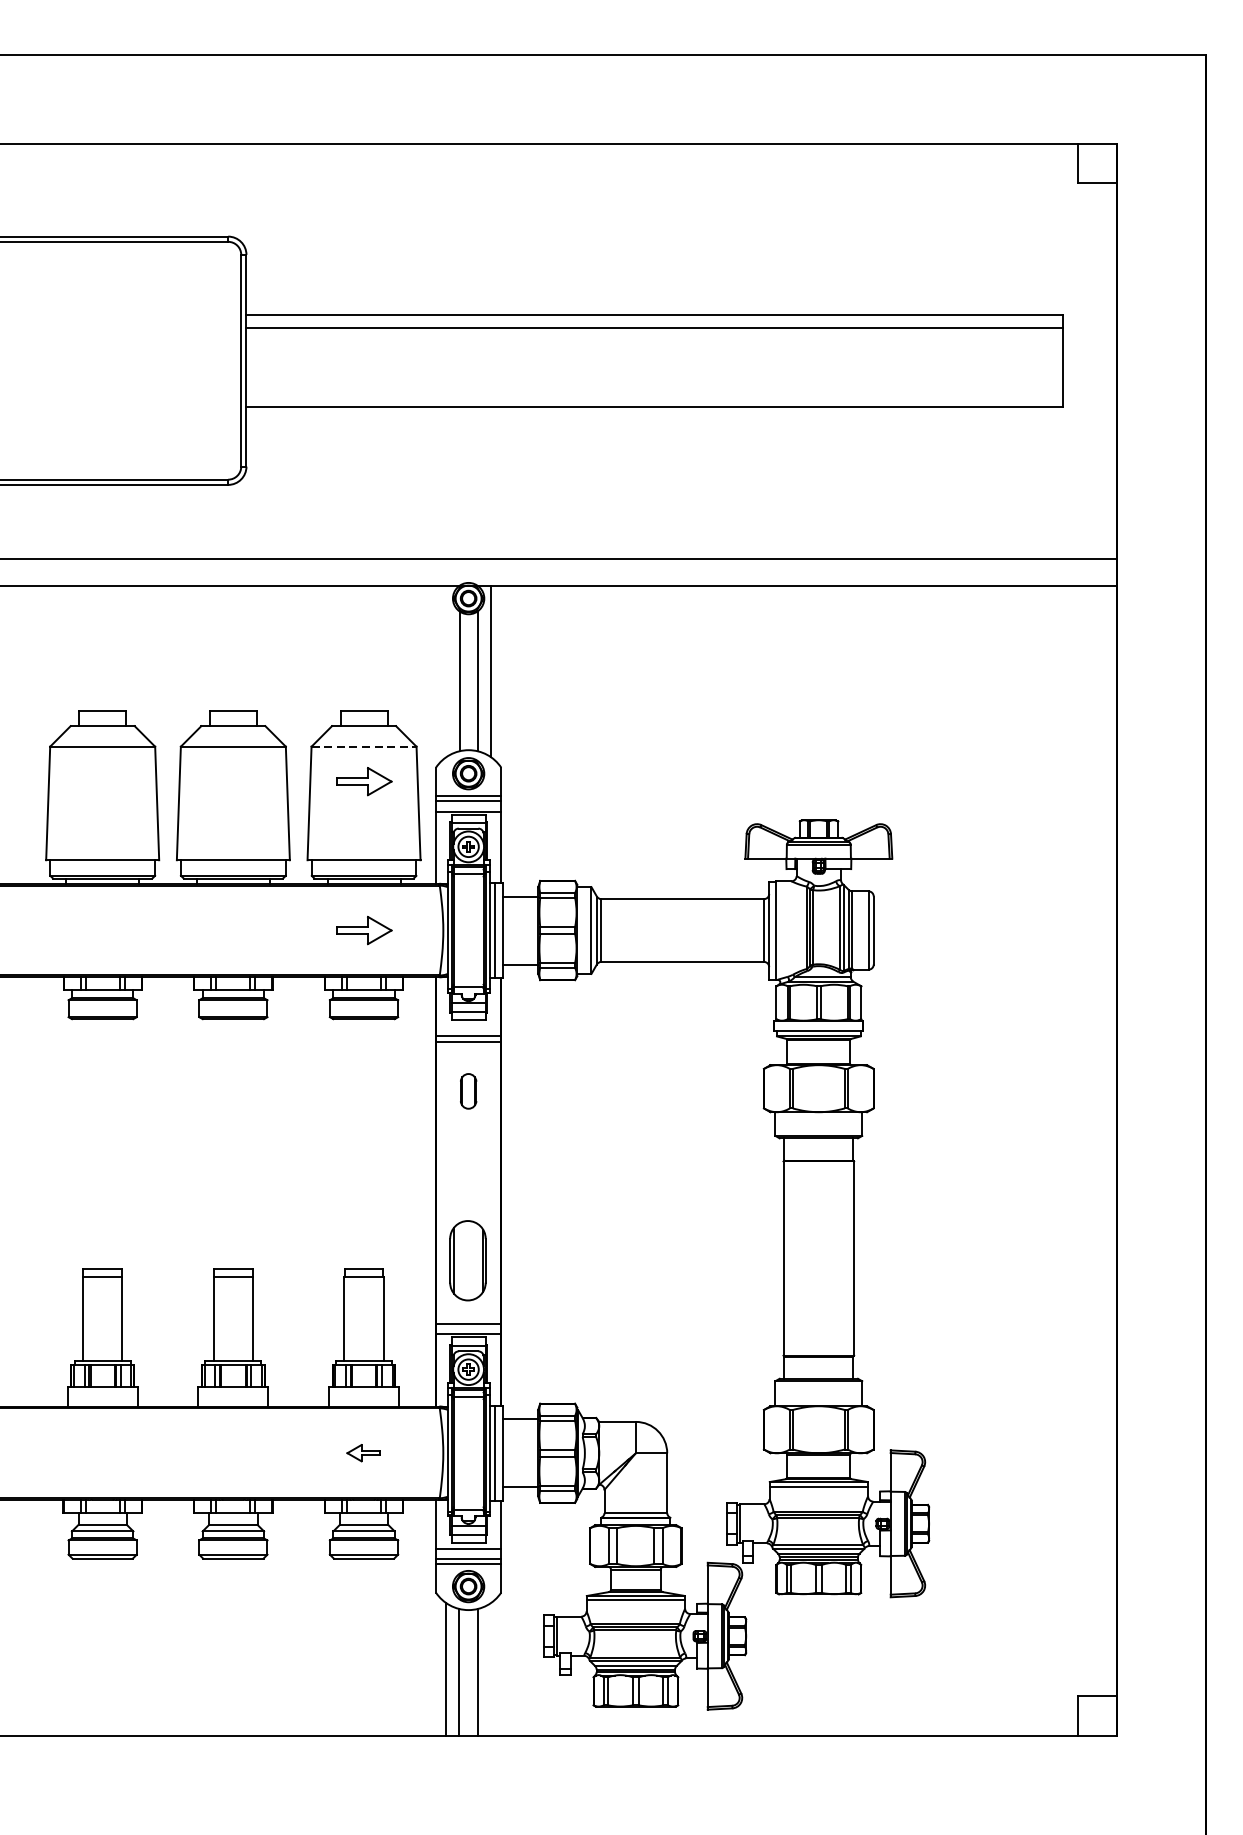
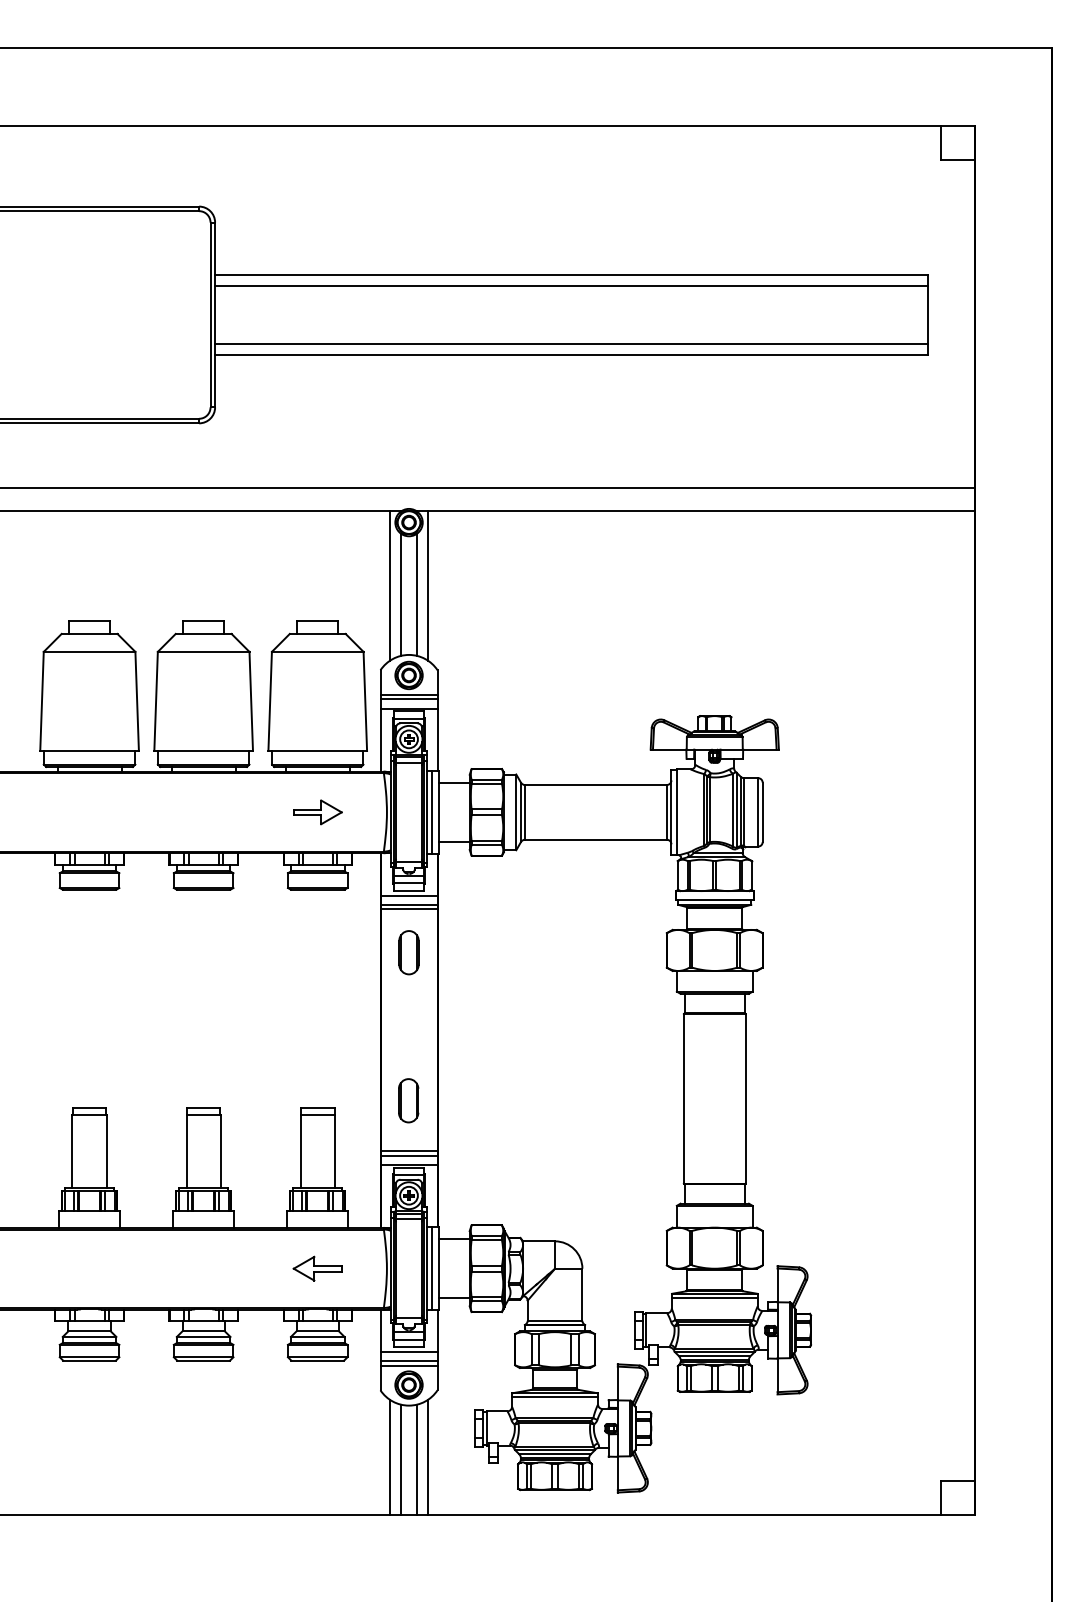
line: (654, 393) -> (571, 343), added
line: (446, 671) -> (389, 586), added
line: (363, 746) -> (317, 651), dashed -> solid
part: (363, 781) -> (317, 682), removed
line: (468, 1025) -> (408, 895), added
part: (468, 1091) -> (408, 952), size x1.43
part: (468, 1260) -> (408, 1100), size x0.62
line: (468, 1318) -> (408, 1151), added
part: (363, 1453) -> (317, 1268), size x1.67
line: (490, 1669) -> (428, 1457), added

